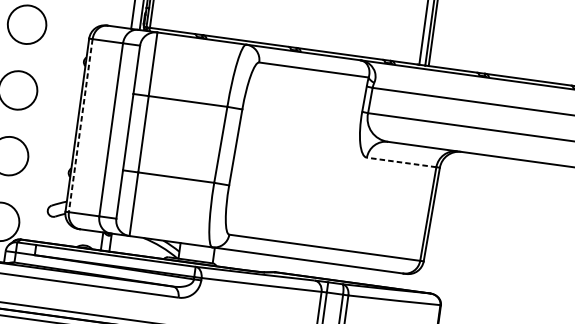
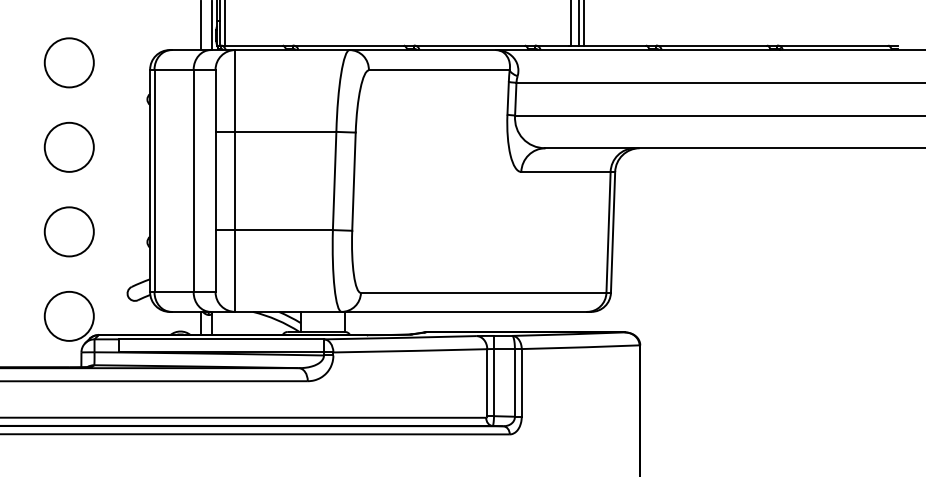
line: (80, 126) -> (154, 181), dashed -> solid
line: (401, 162) -> (565, 171), dashed -> solid

